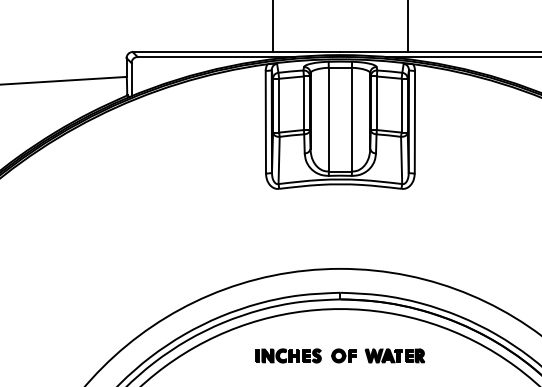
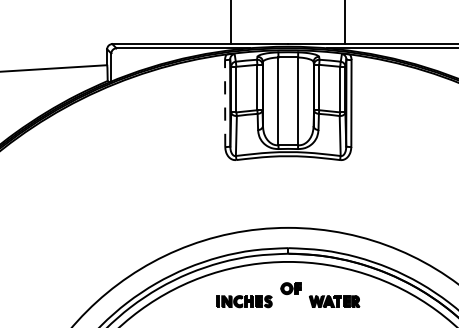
line: (266, 122) -> (225, 103), solid -> dashed
part: (342, 355) -> (290, 288), moved

